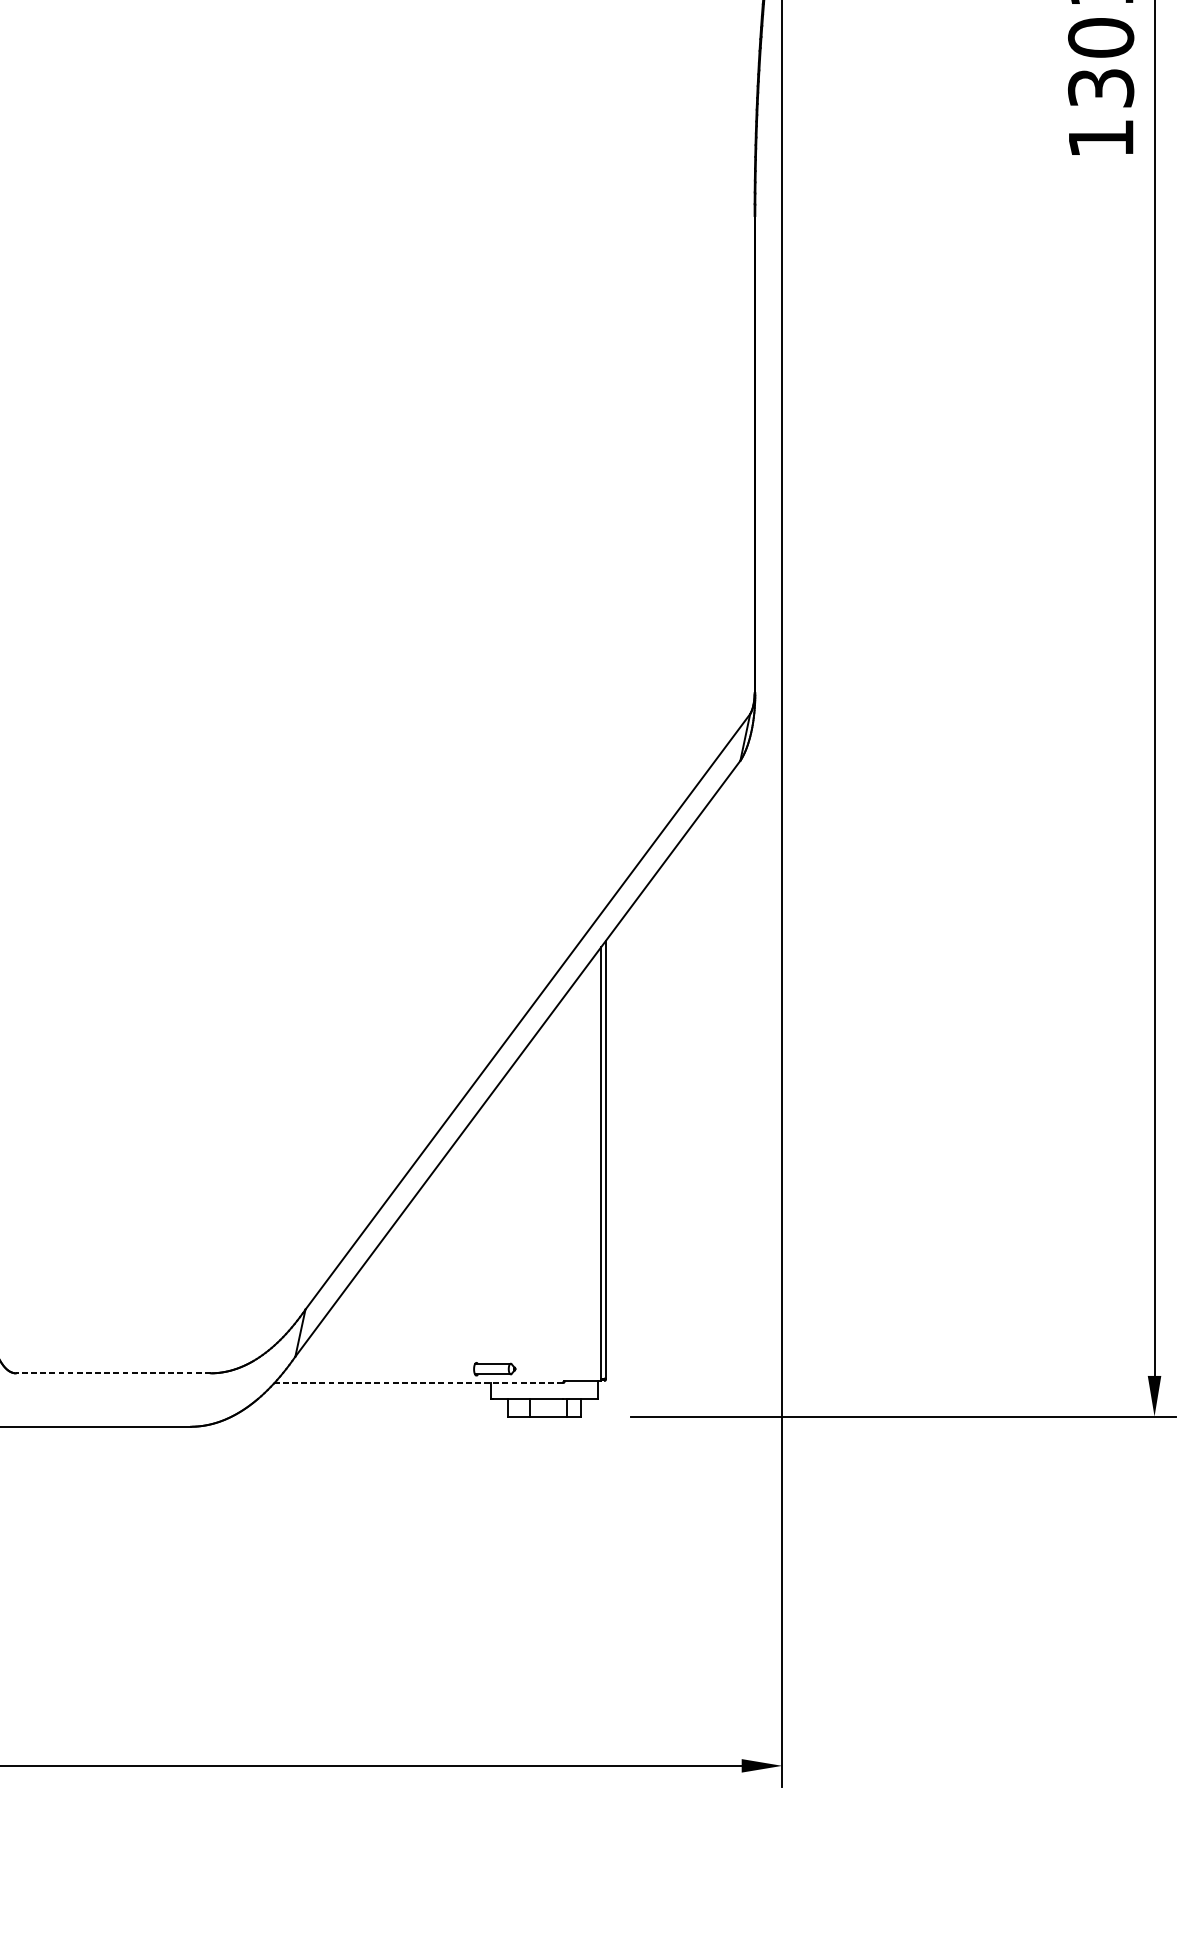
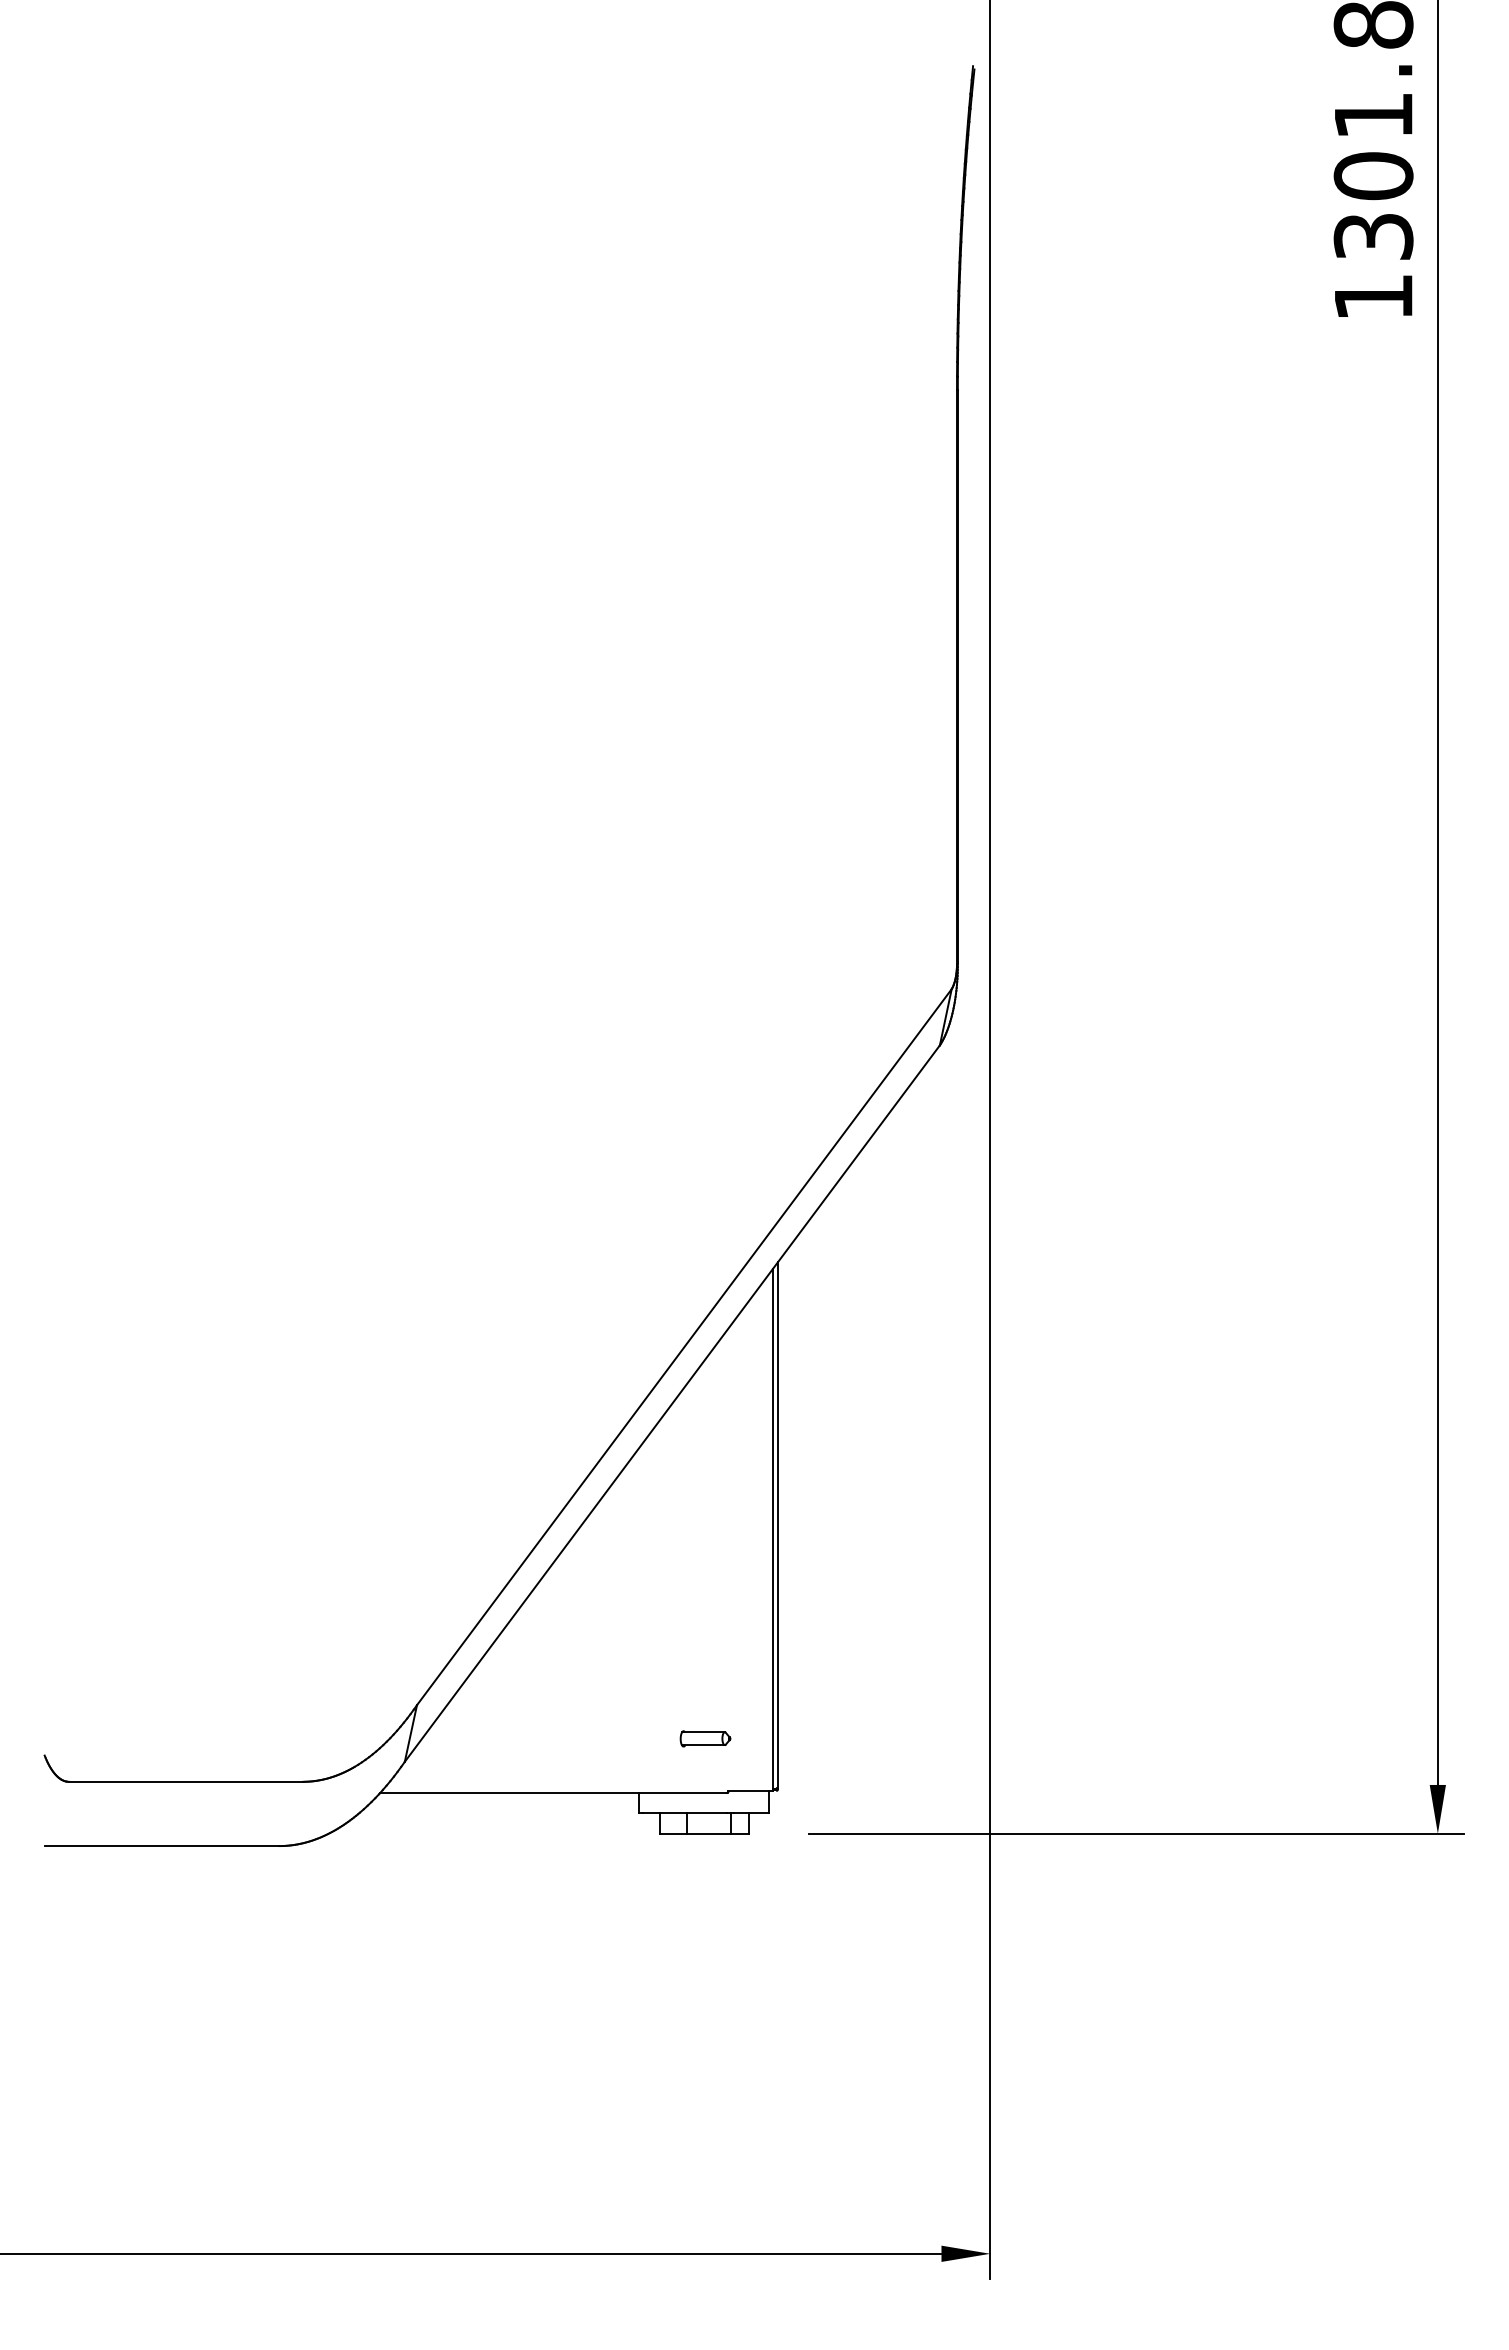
part: (494, 1368) -> (705, 1738), moved
line: (112, 1373) -> (185, 1781), dashed -> solid
line: (419, 1382) -> (553, 1792), dashed -> solid

